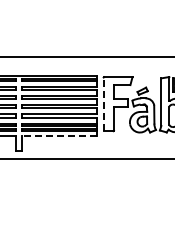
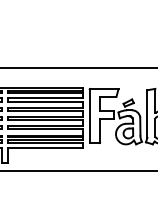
line: (103, 104) -> (89, 116), dashed -> solid
line: (59, 136) -> (45, 148), dashed -> solid

